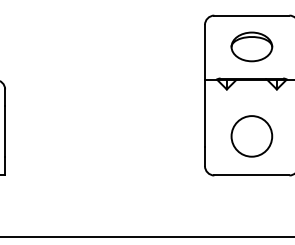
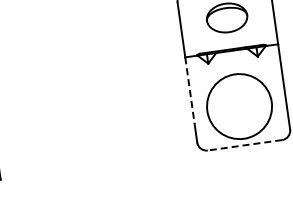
line: (204, 113) -> (189, 90), solid -> dashed
circle: (251, 136) -> (239, 106), size x1.6
line: (251, 175) -> (244, 145), solid -> dashed

